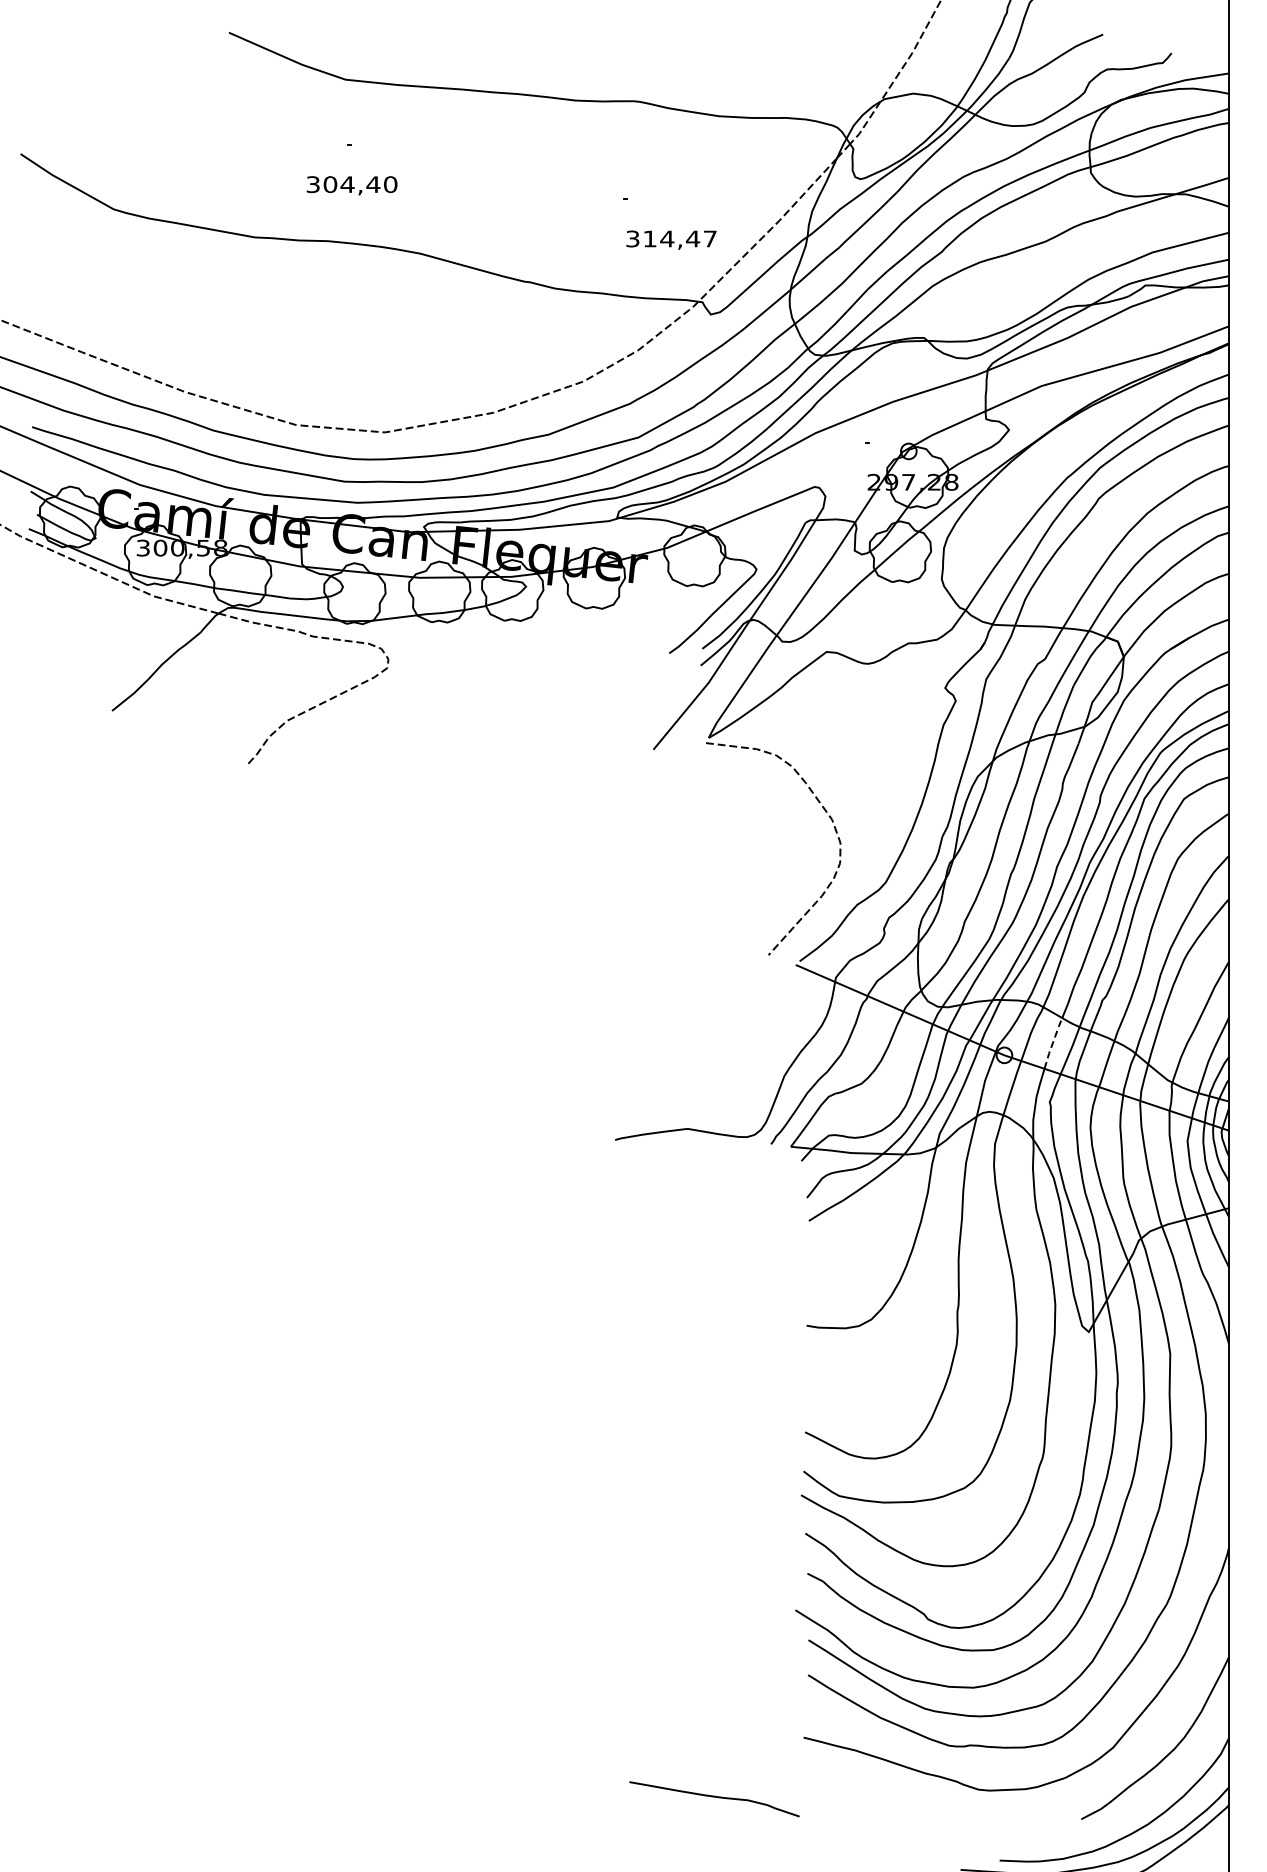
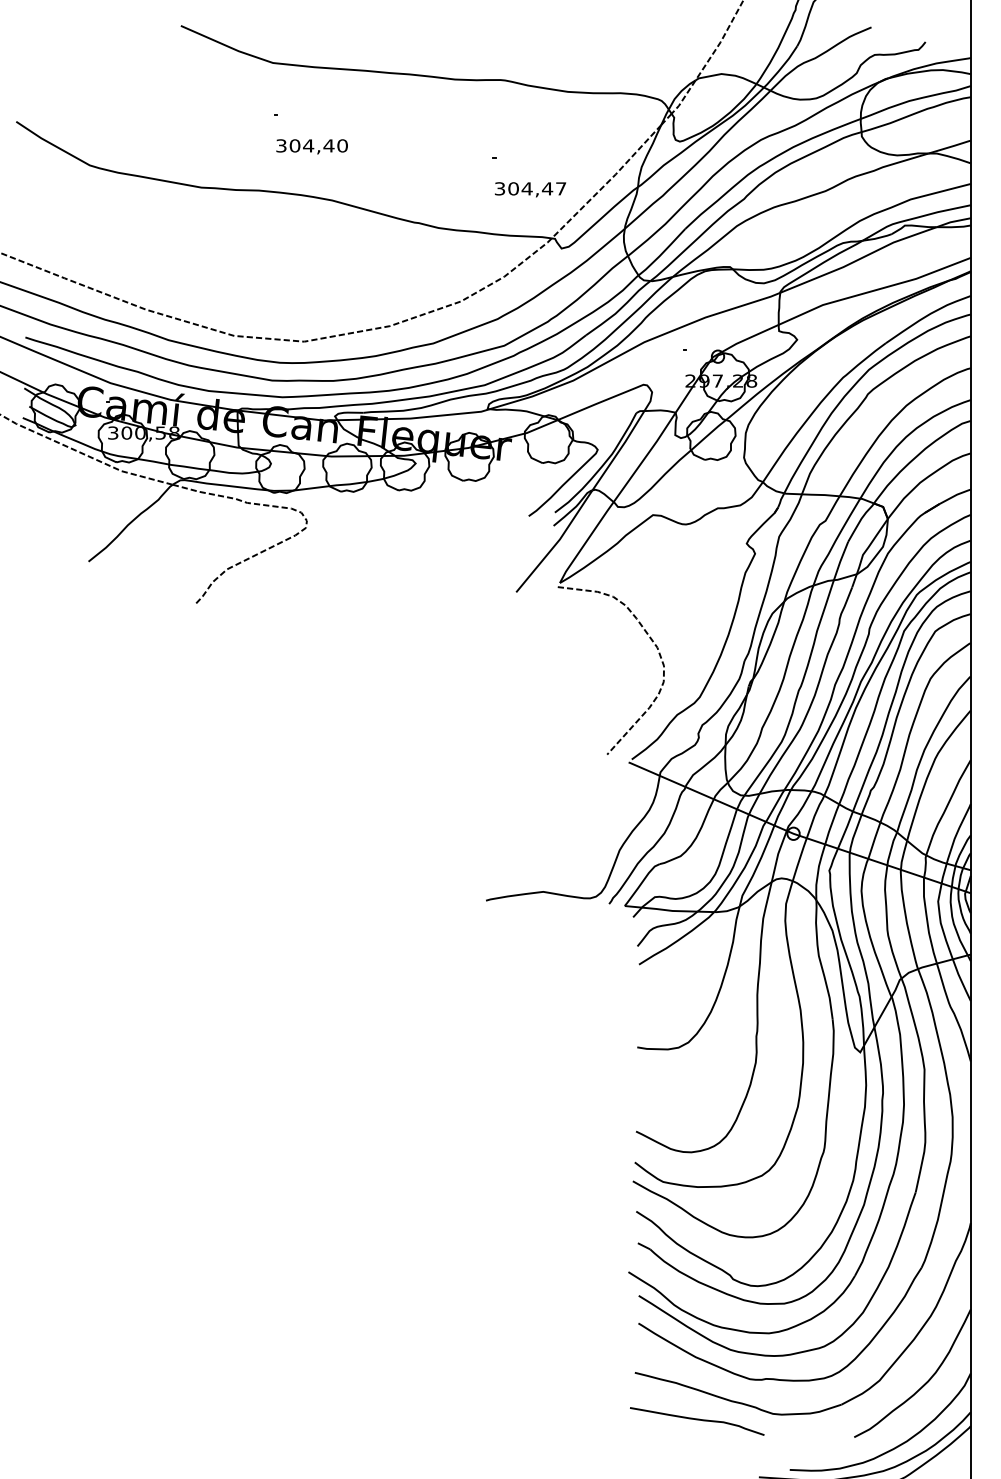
text: (351, 185) -> (311, 146), moved
text: (649, 238) -> (513, 188), 314,47 -> 304,47
line: (1052, 1043) -> (831, 824), dashed -> solid
curve: (714, 1797) -> (697, 1420), moved

